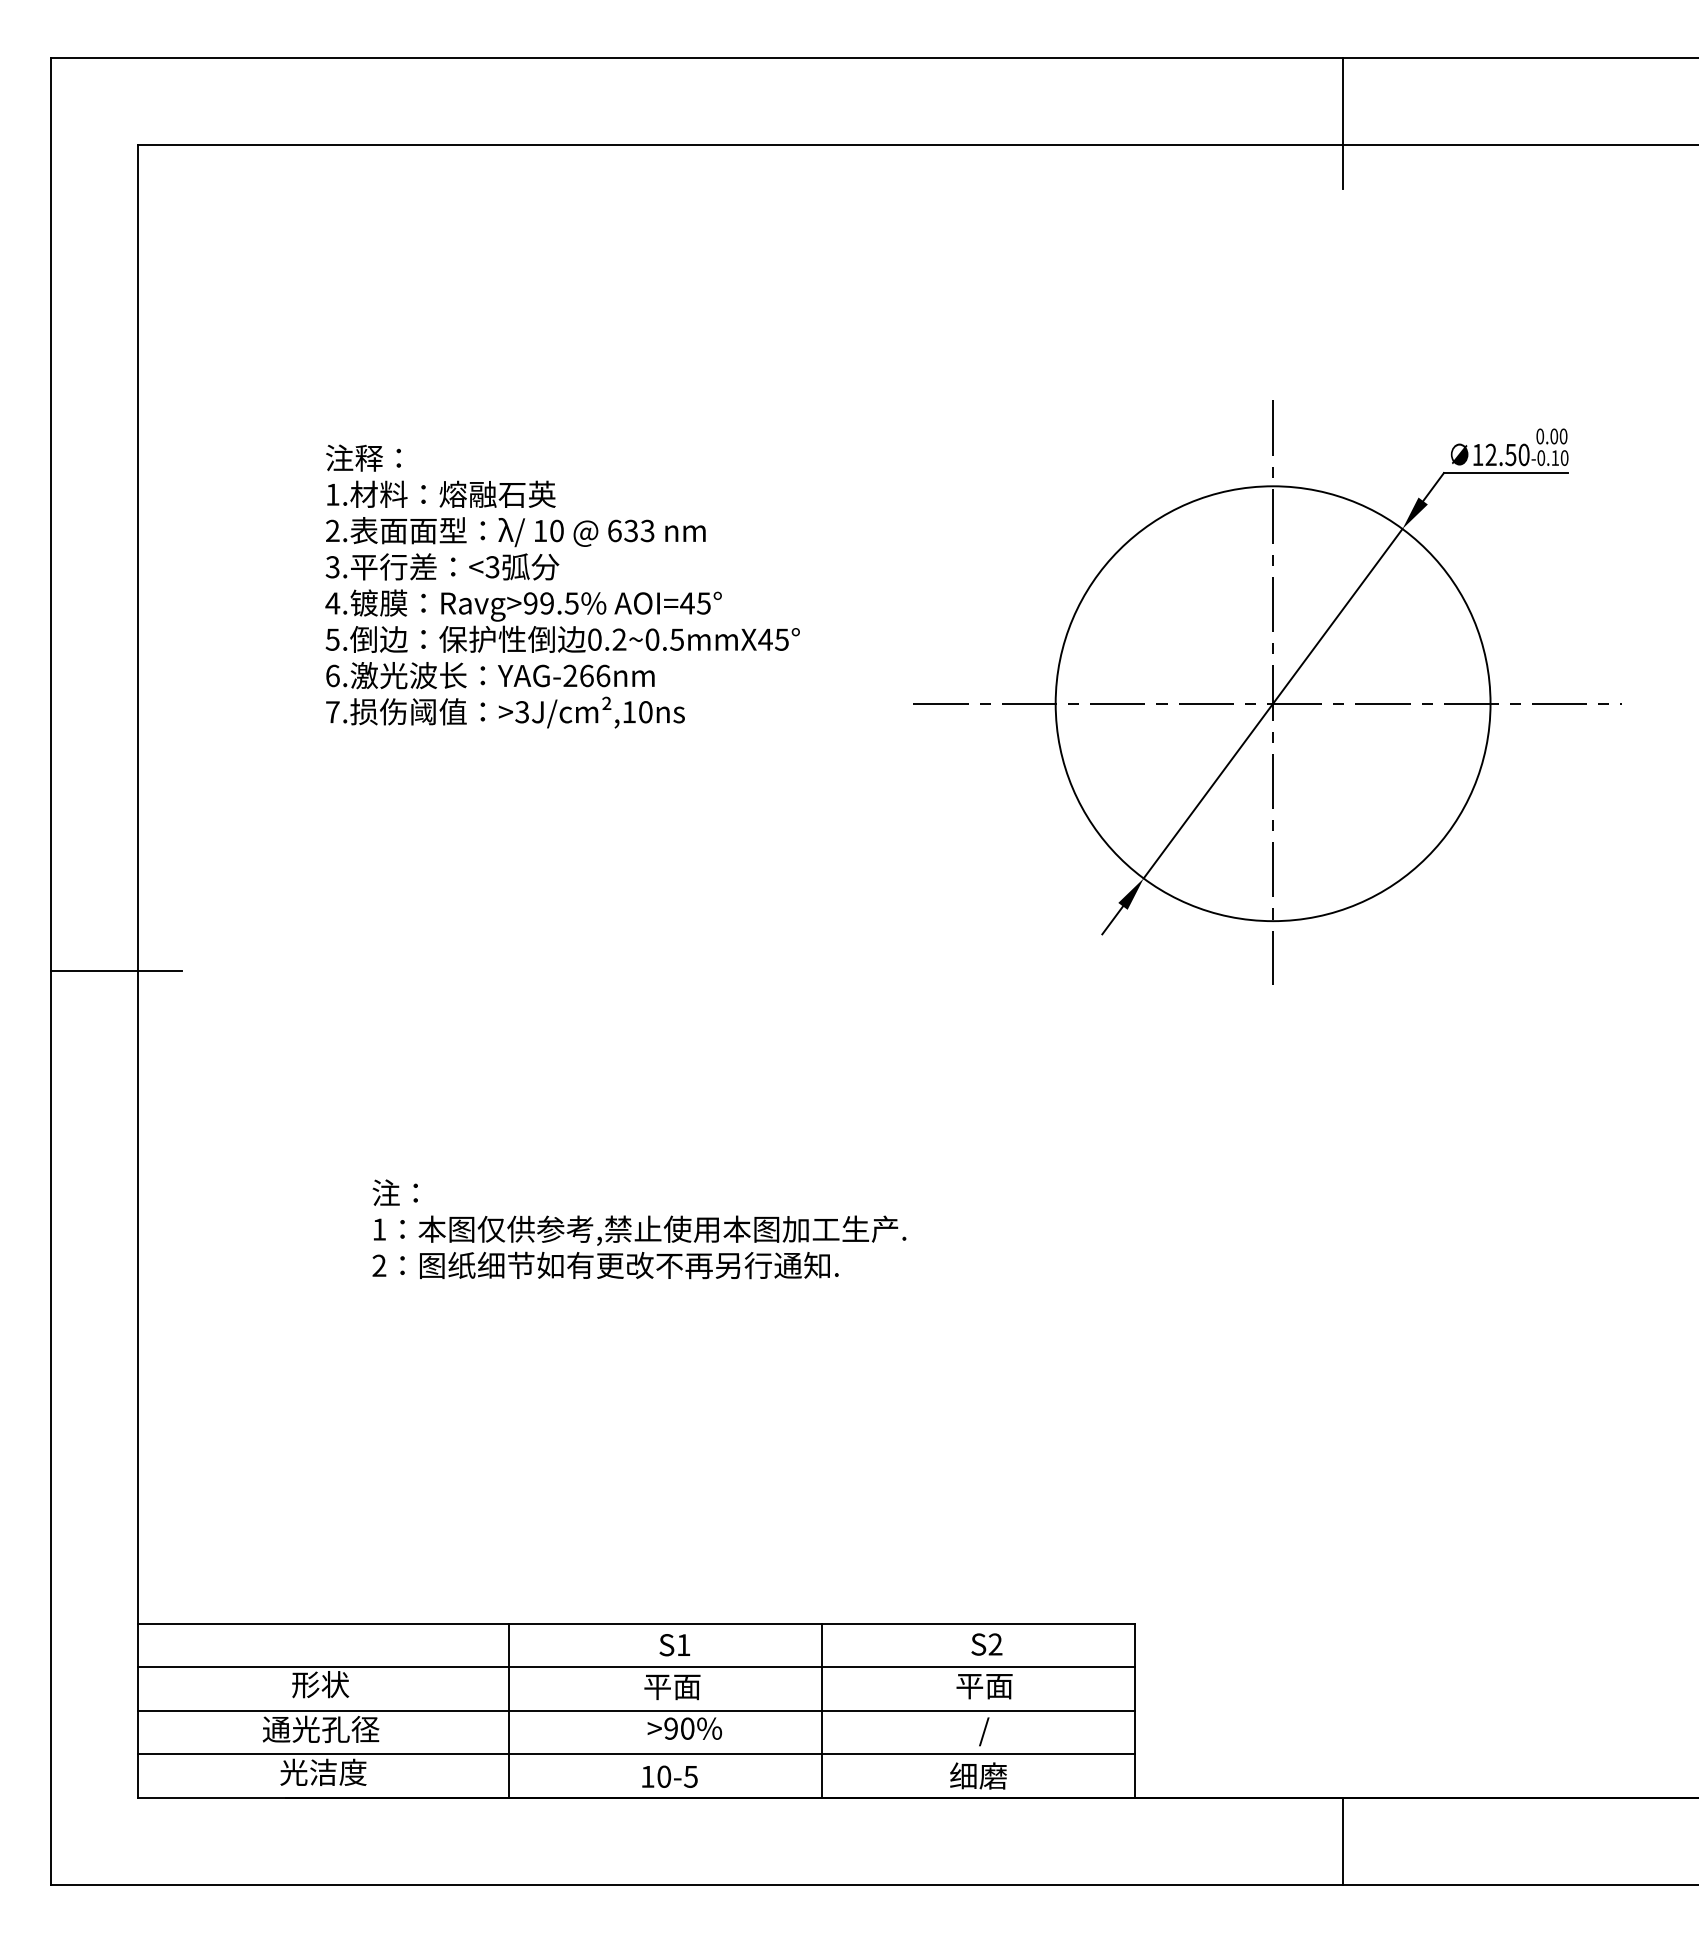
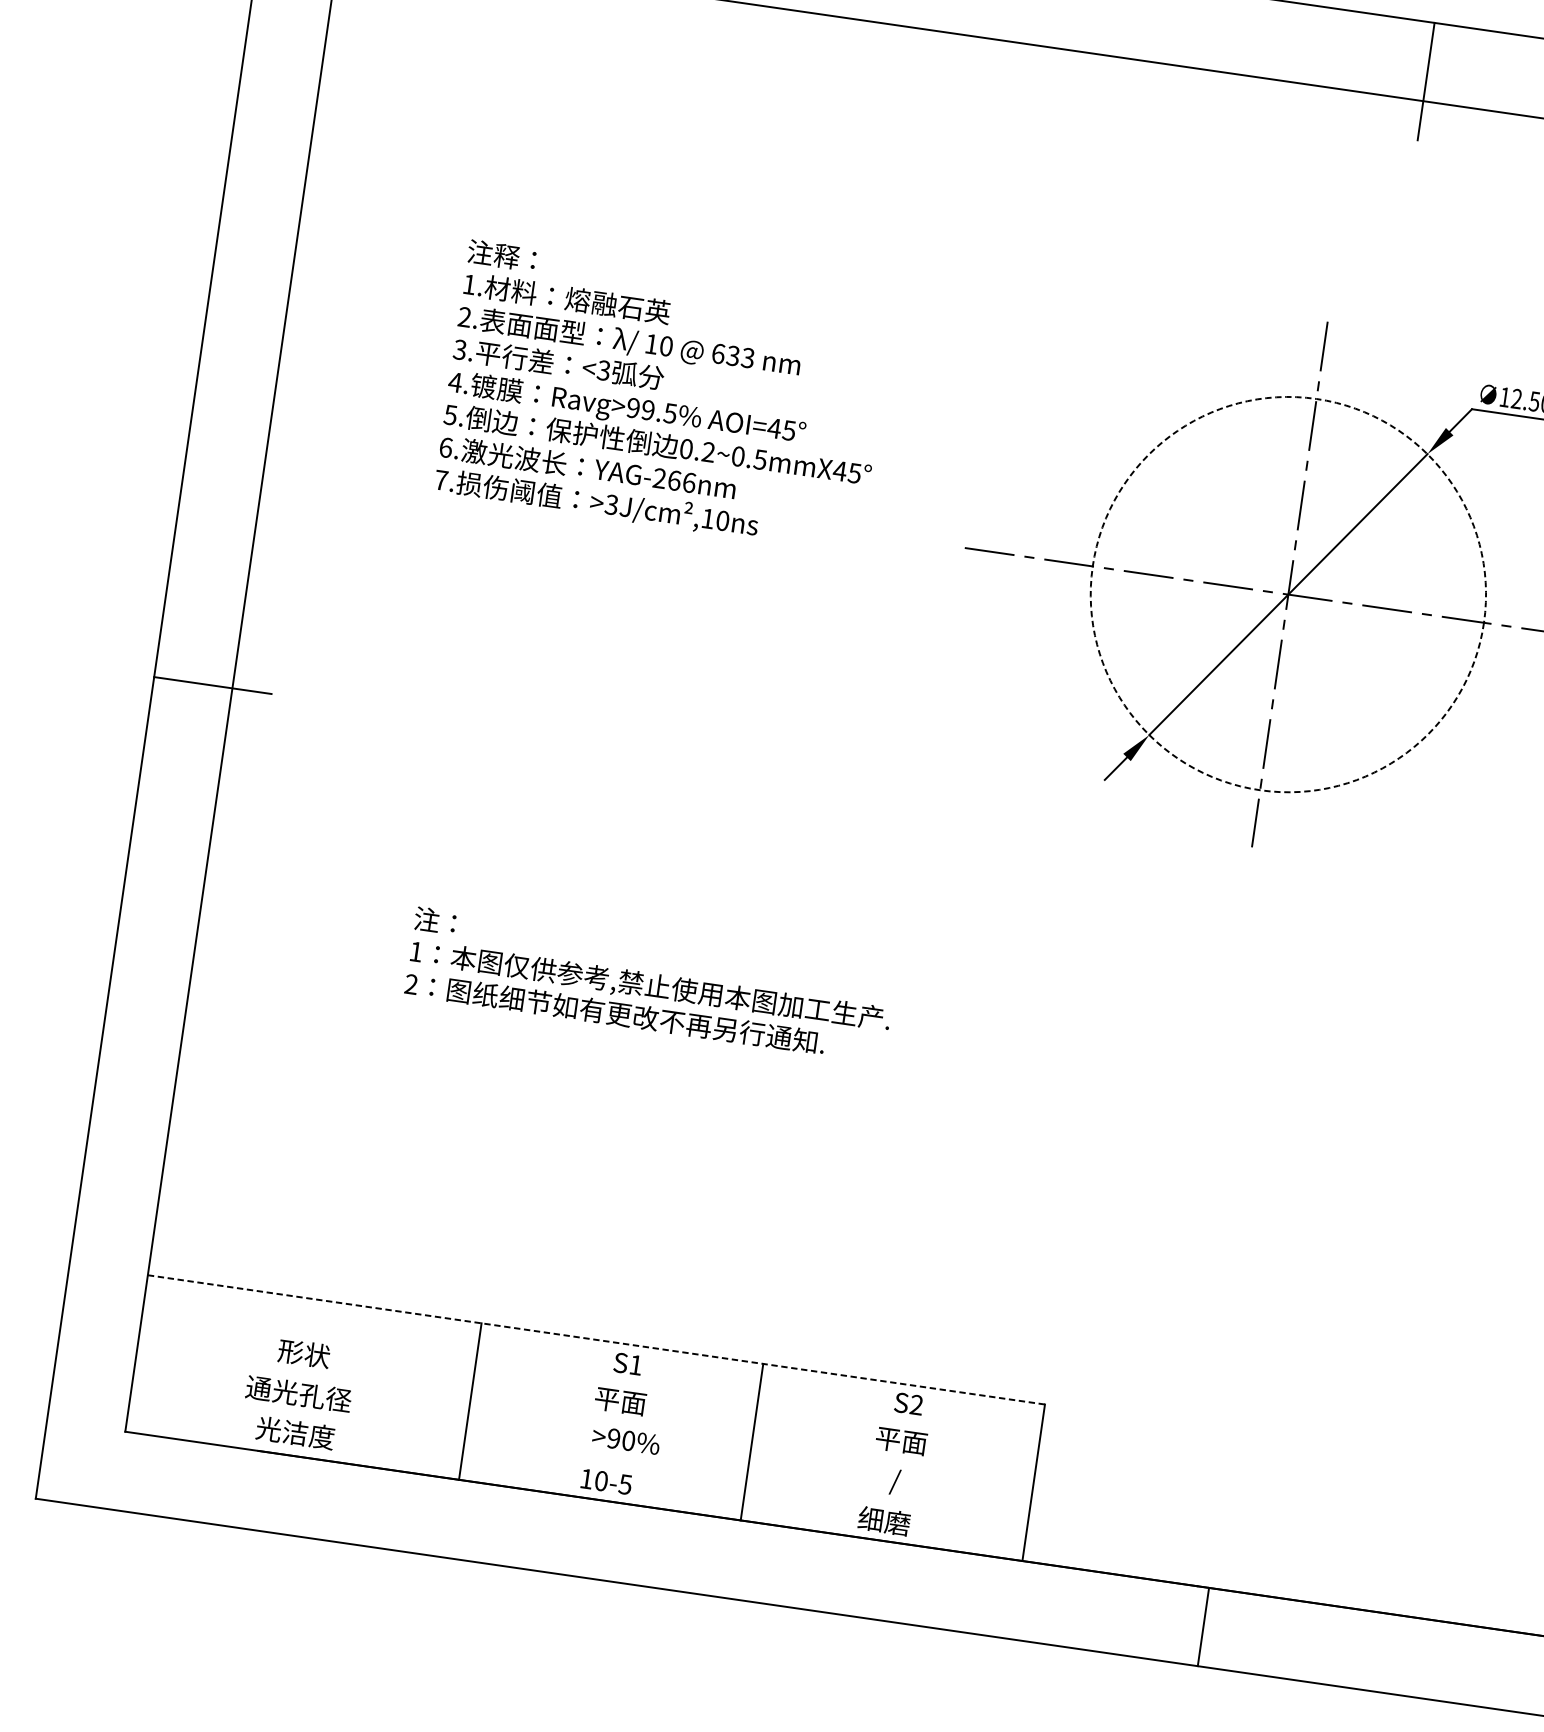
circle: (1272, 703) -> (1287, 594), solid -> dashed
line: (636, 1623) -> (596, 1339), solid -> dashed
line: (636, 1667) -> (590, 1379), removed
line: (636, 1710) -> (585, 1417), removed
line: (636, 1754) -> (579, 1457), removed

